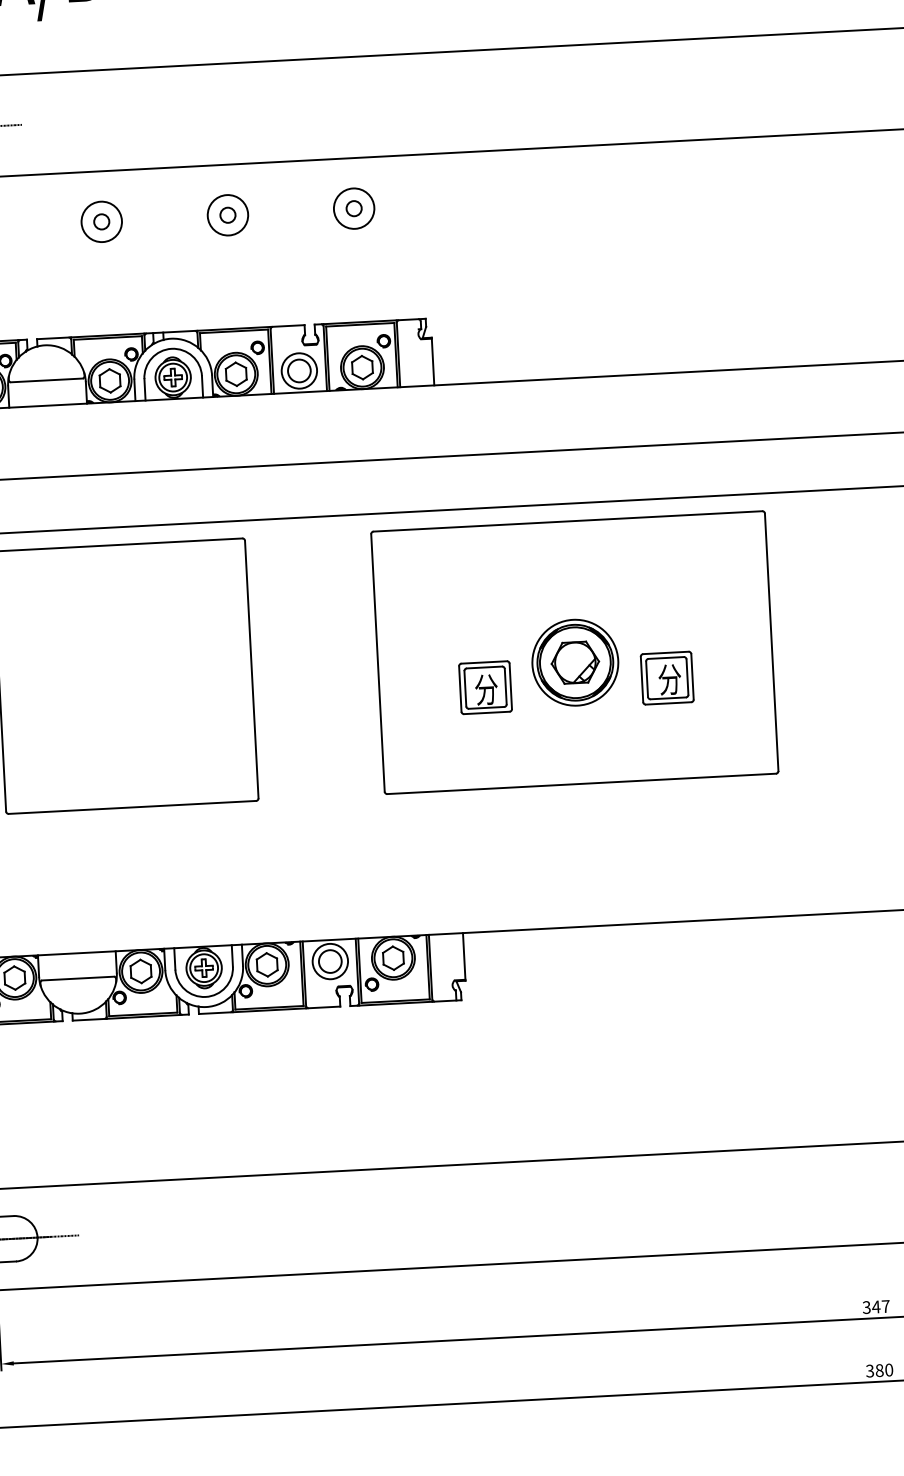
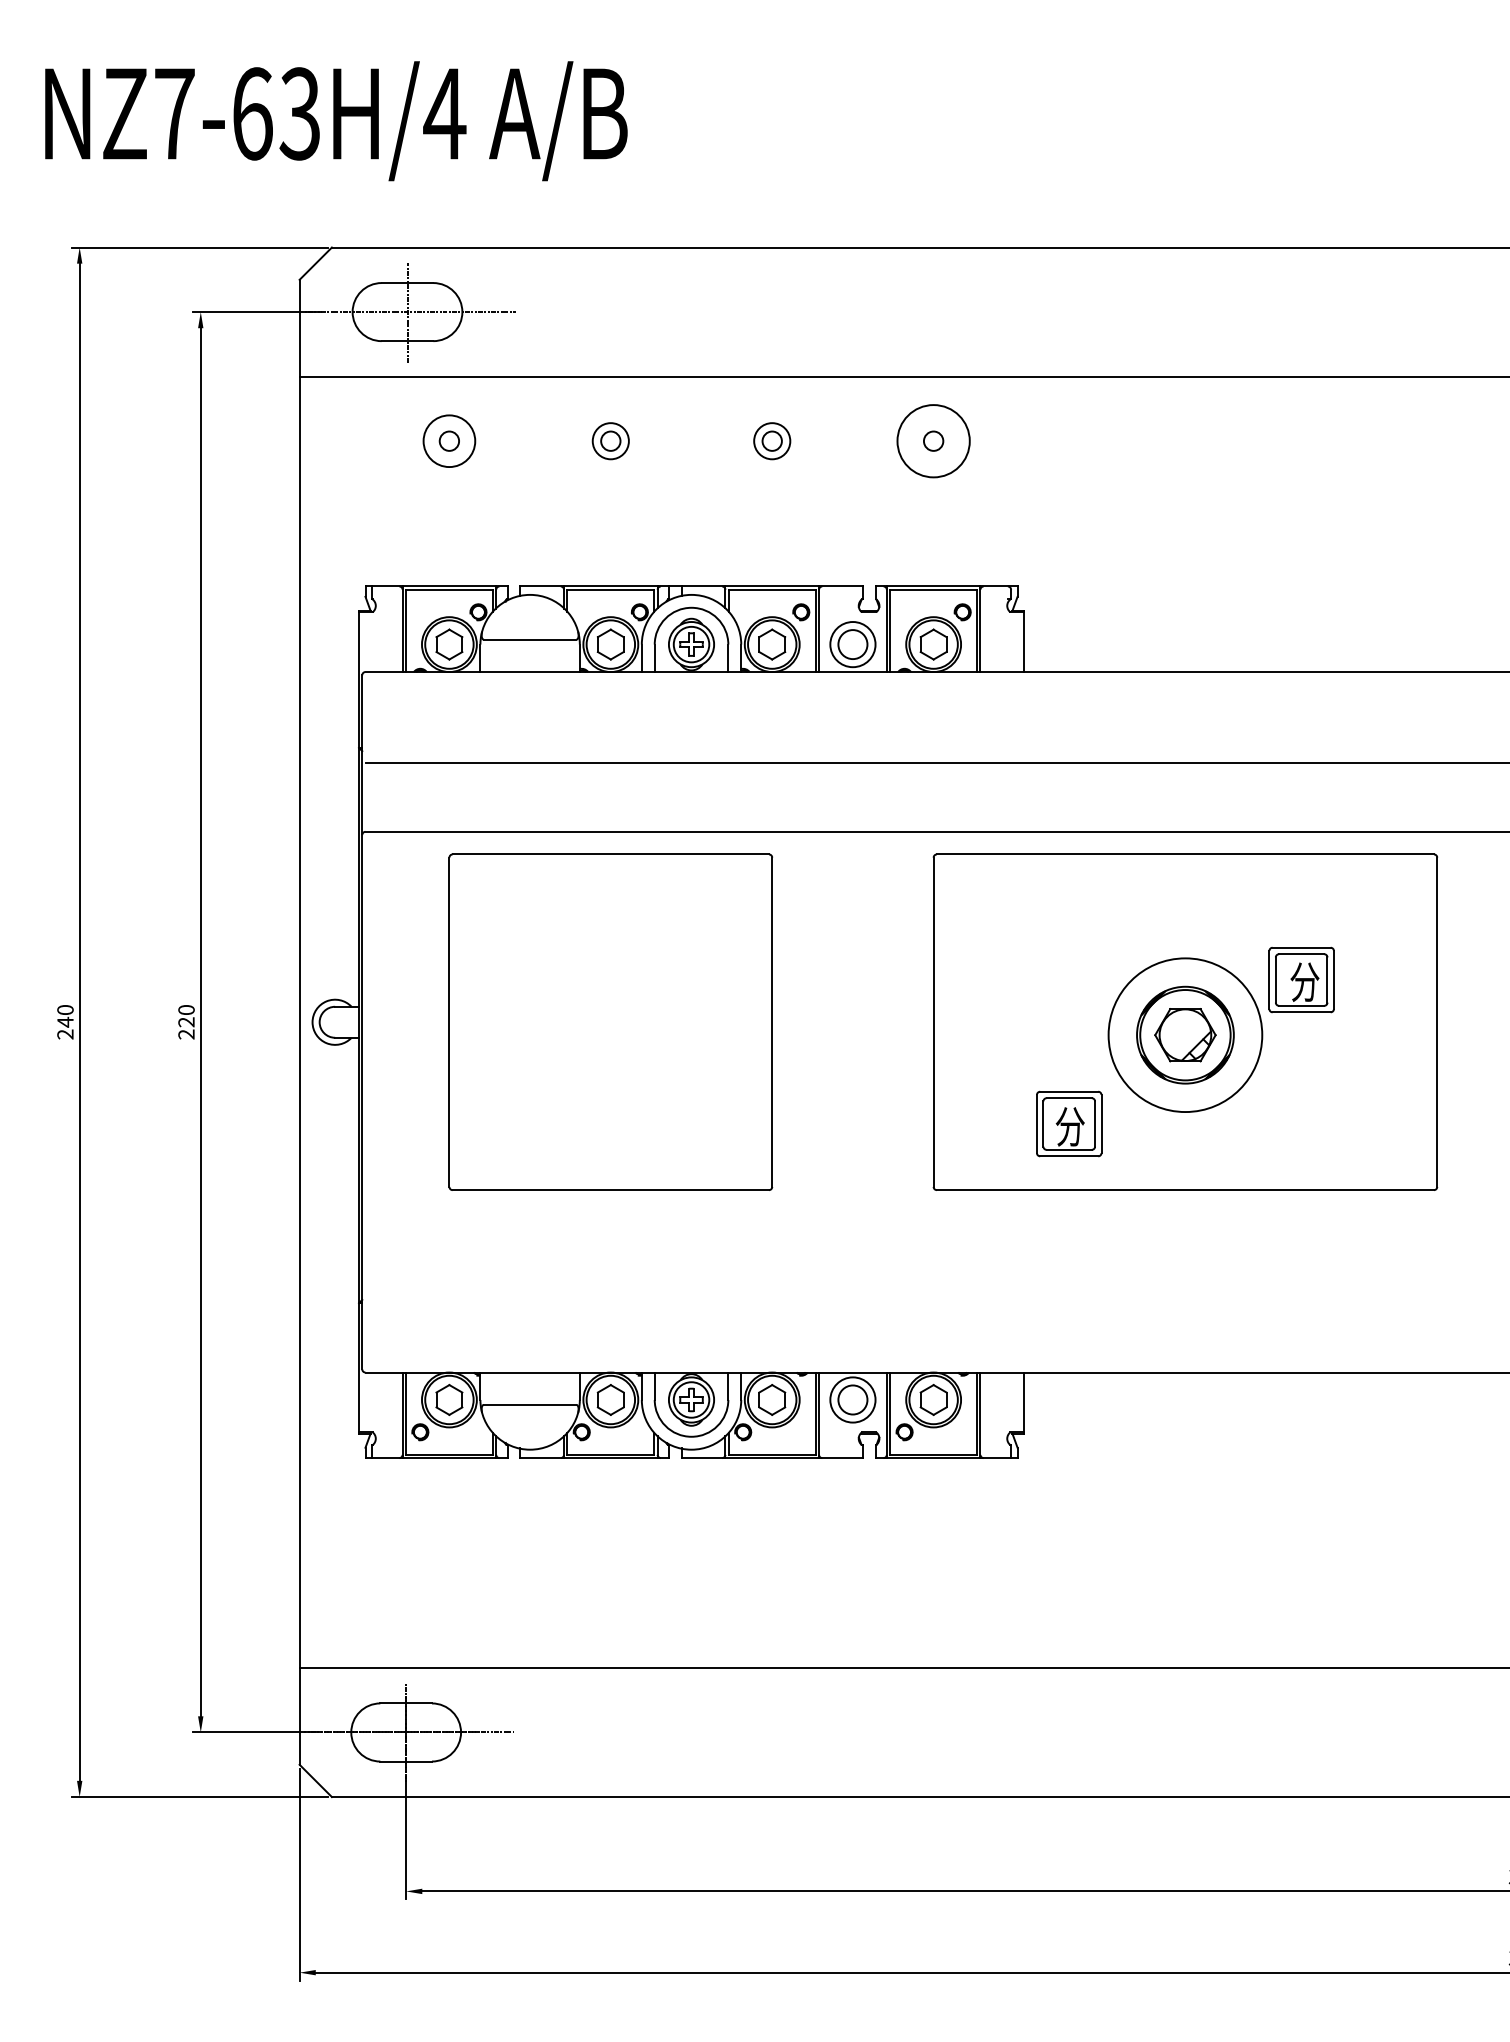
circle: (354, 208) -> (933, 441), size x1.4
circle: (228, 215) -> (772, 441), size x0.7
circle: (101, 222) -> (610, 441), size x0.7
circle: (575, 662) -> (1185, 1035), size x1.4
part: (667, 677) -> (1301, 979), moved
part: (485, 687) -> (1069, 1123), moved

